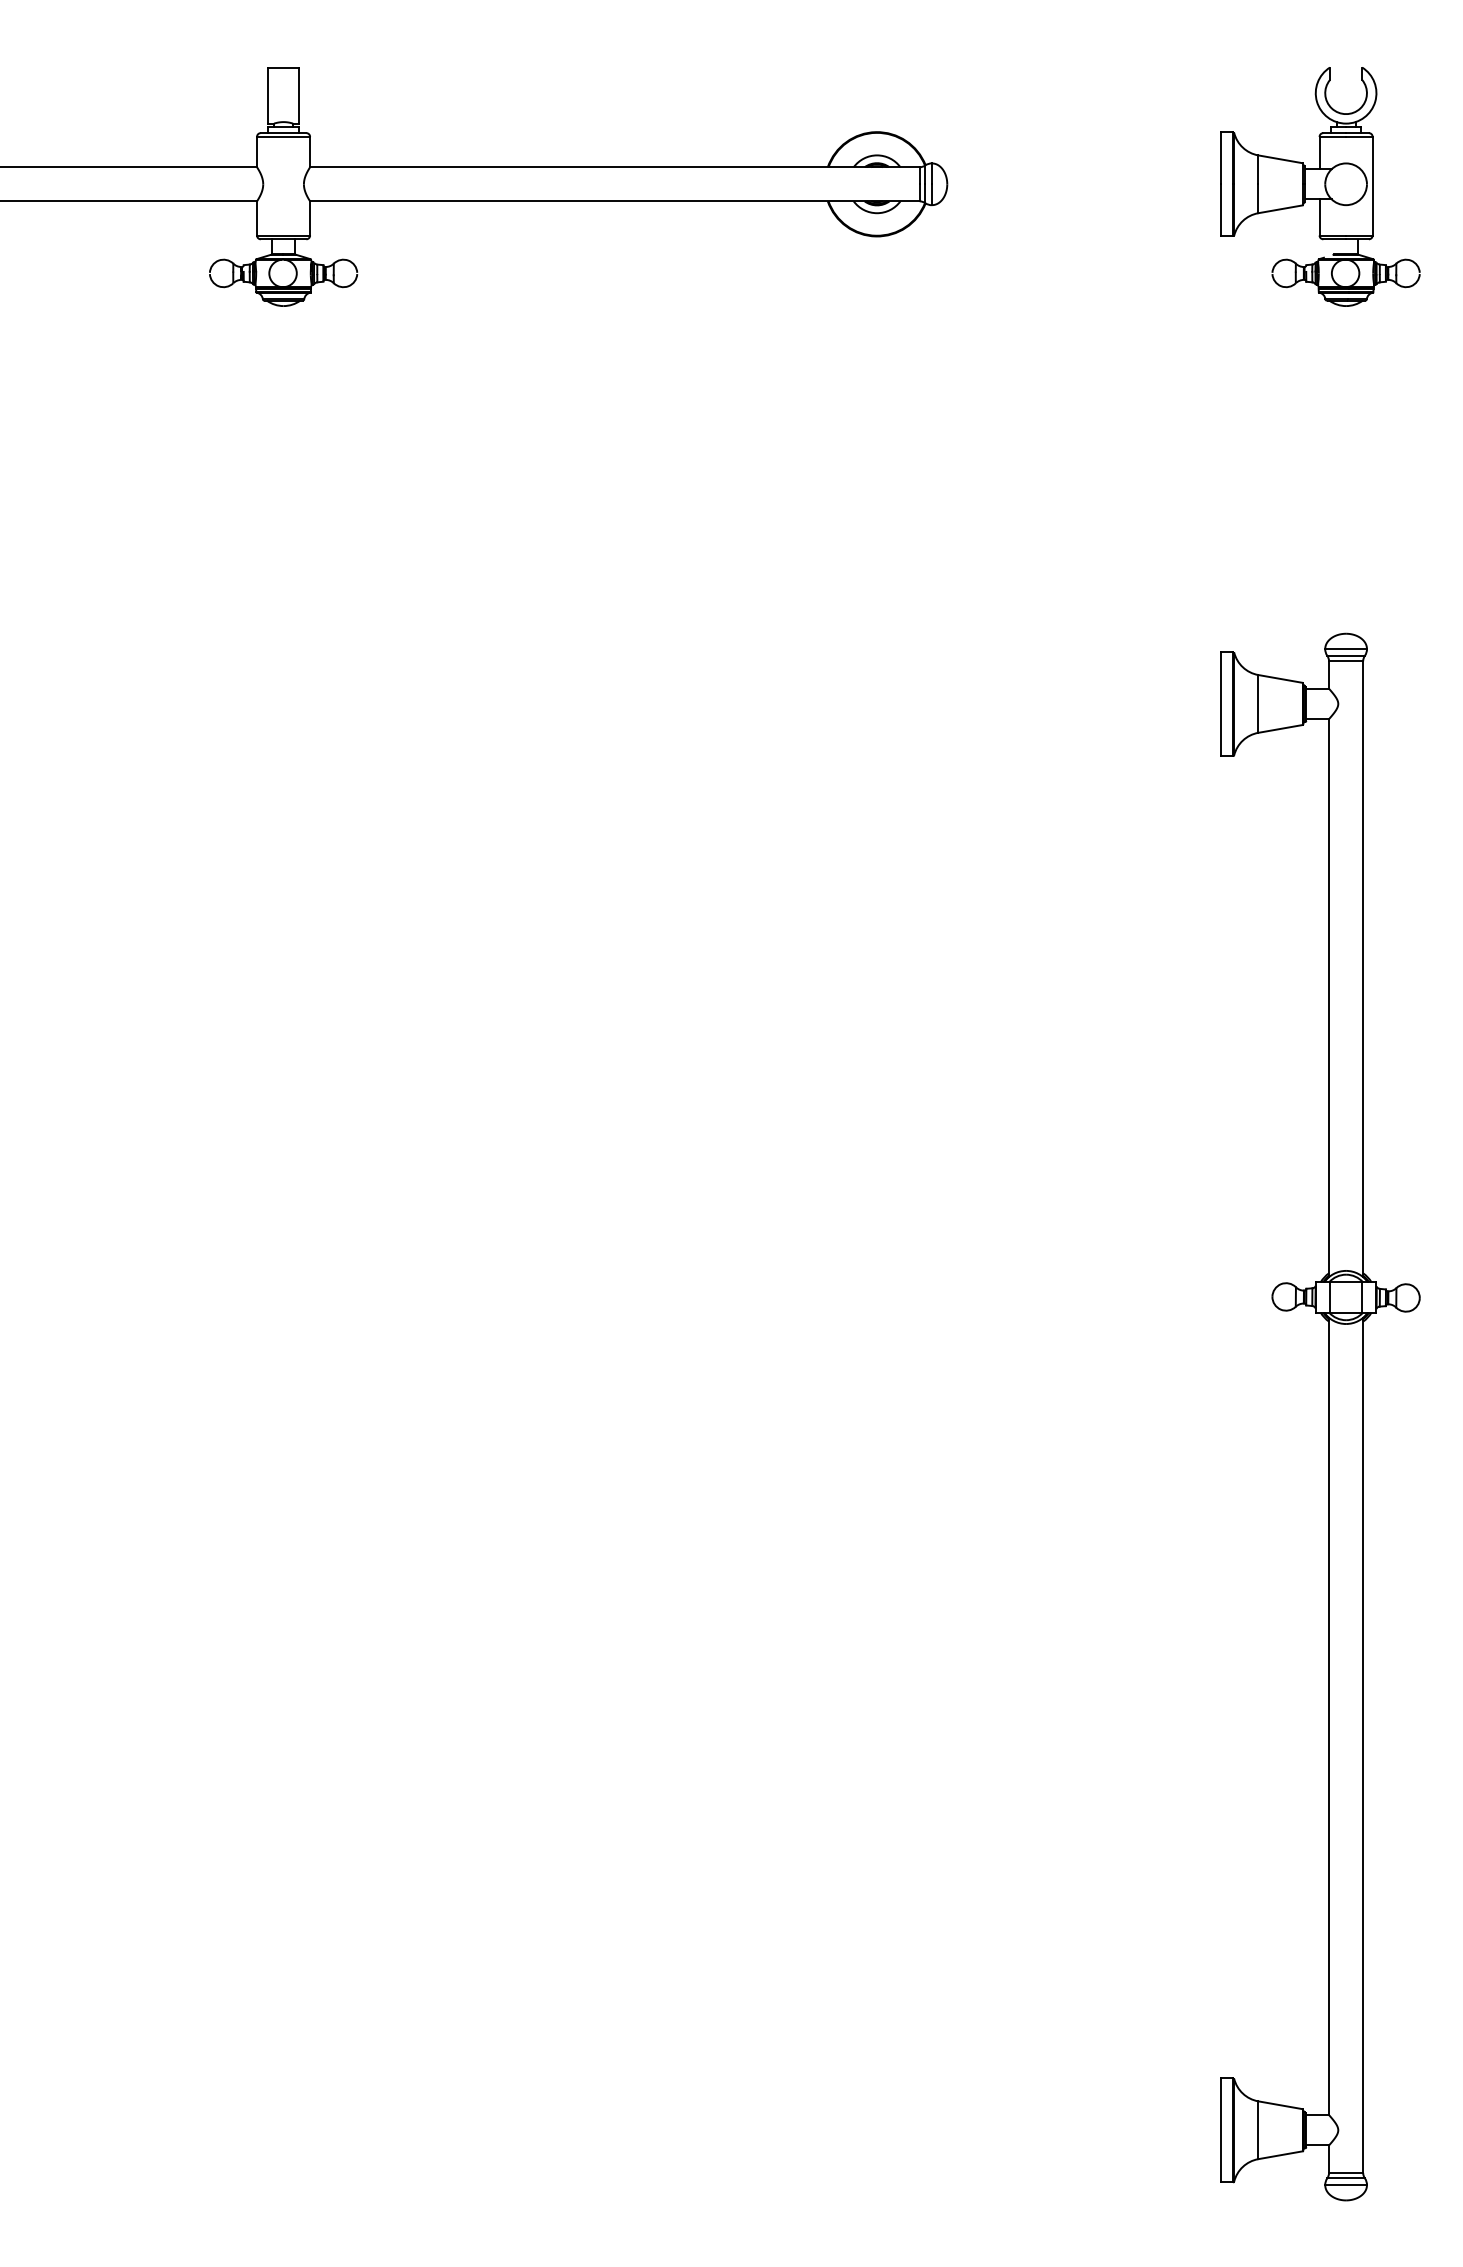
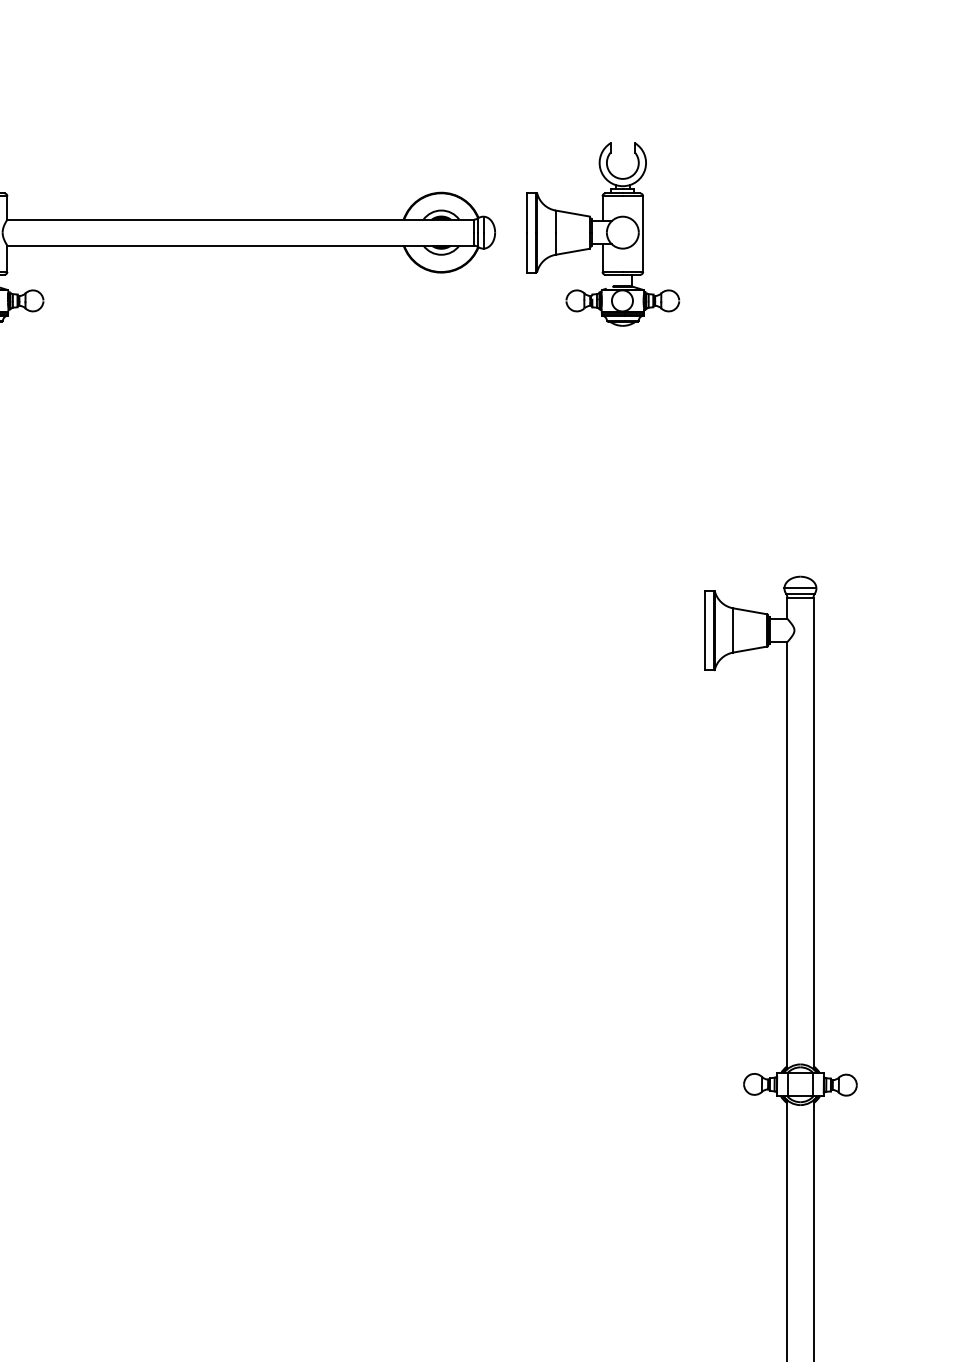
part: (1320, 186) -> (603, 234), moved

